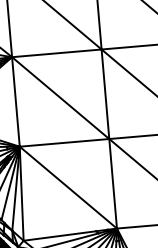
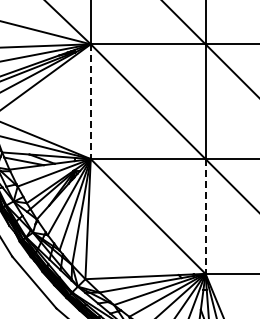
line: (15, 102) -> (90, 102), solid -> dashed
line: (113, 183) -> (205, 216), solid -> dashed

